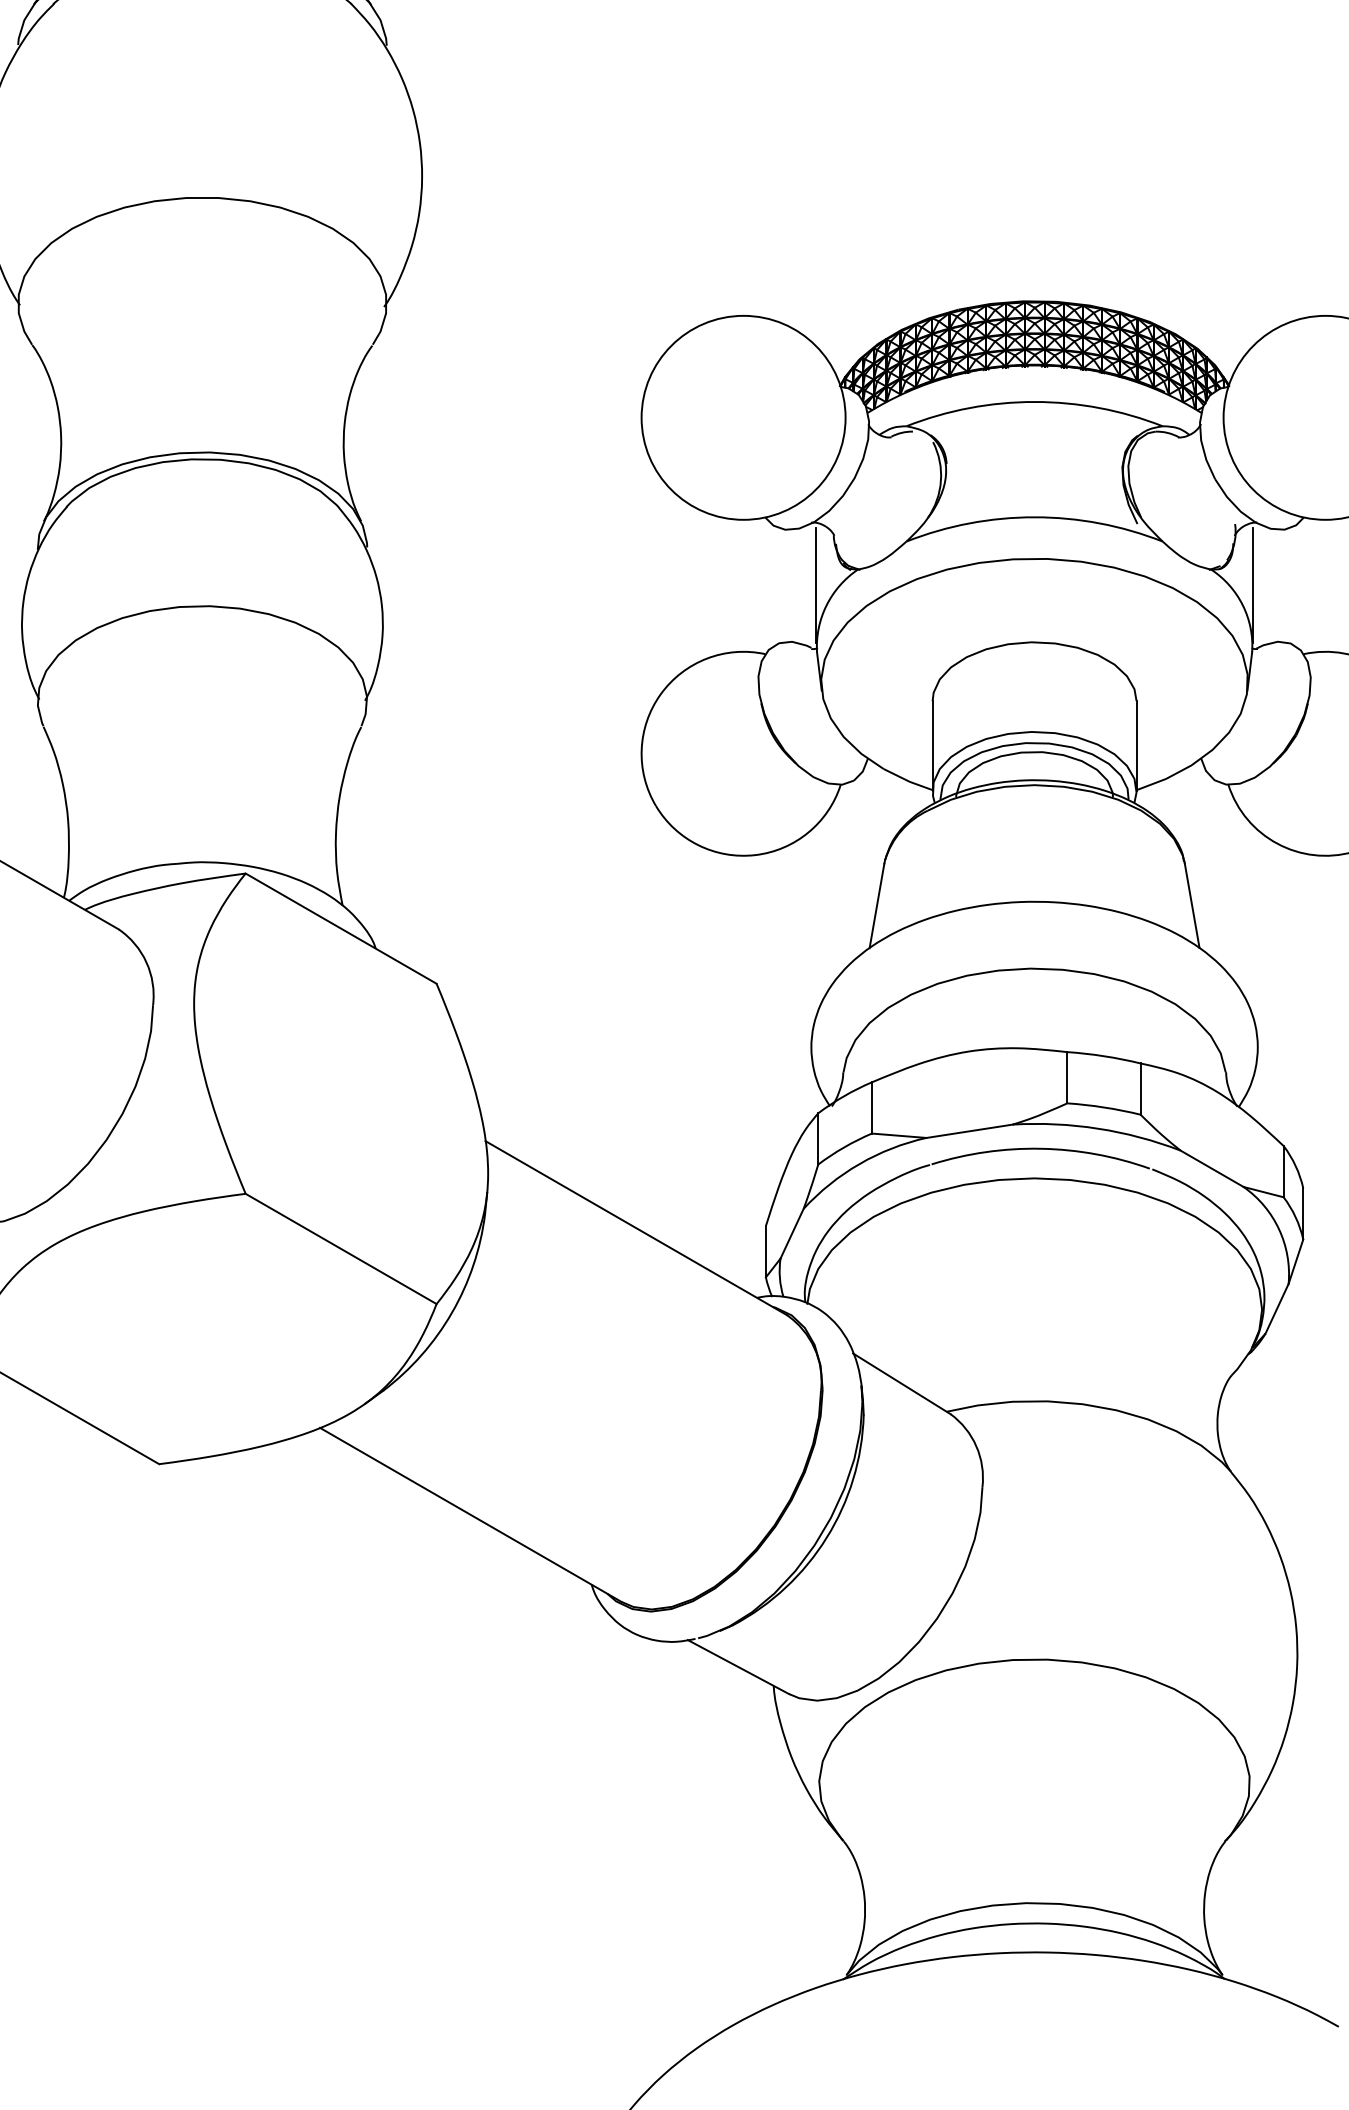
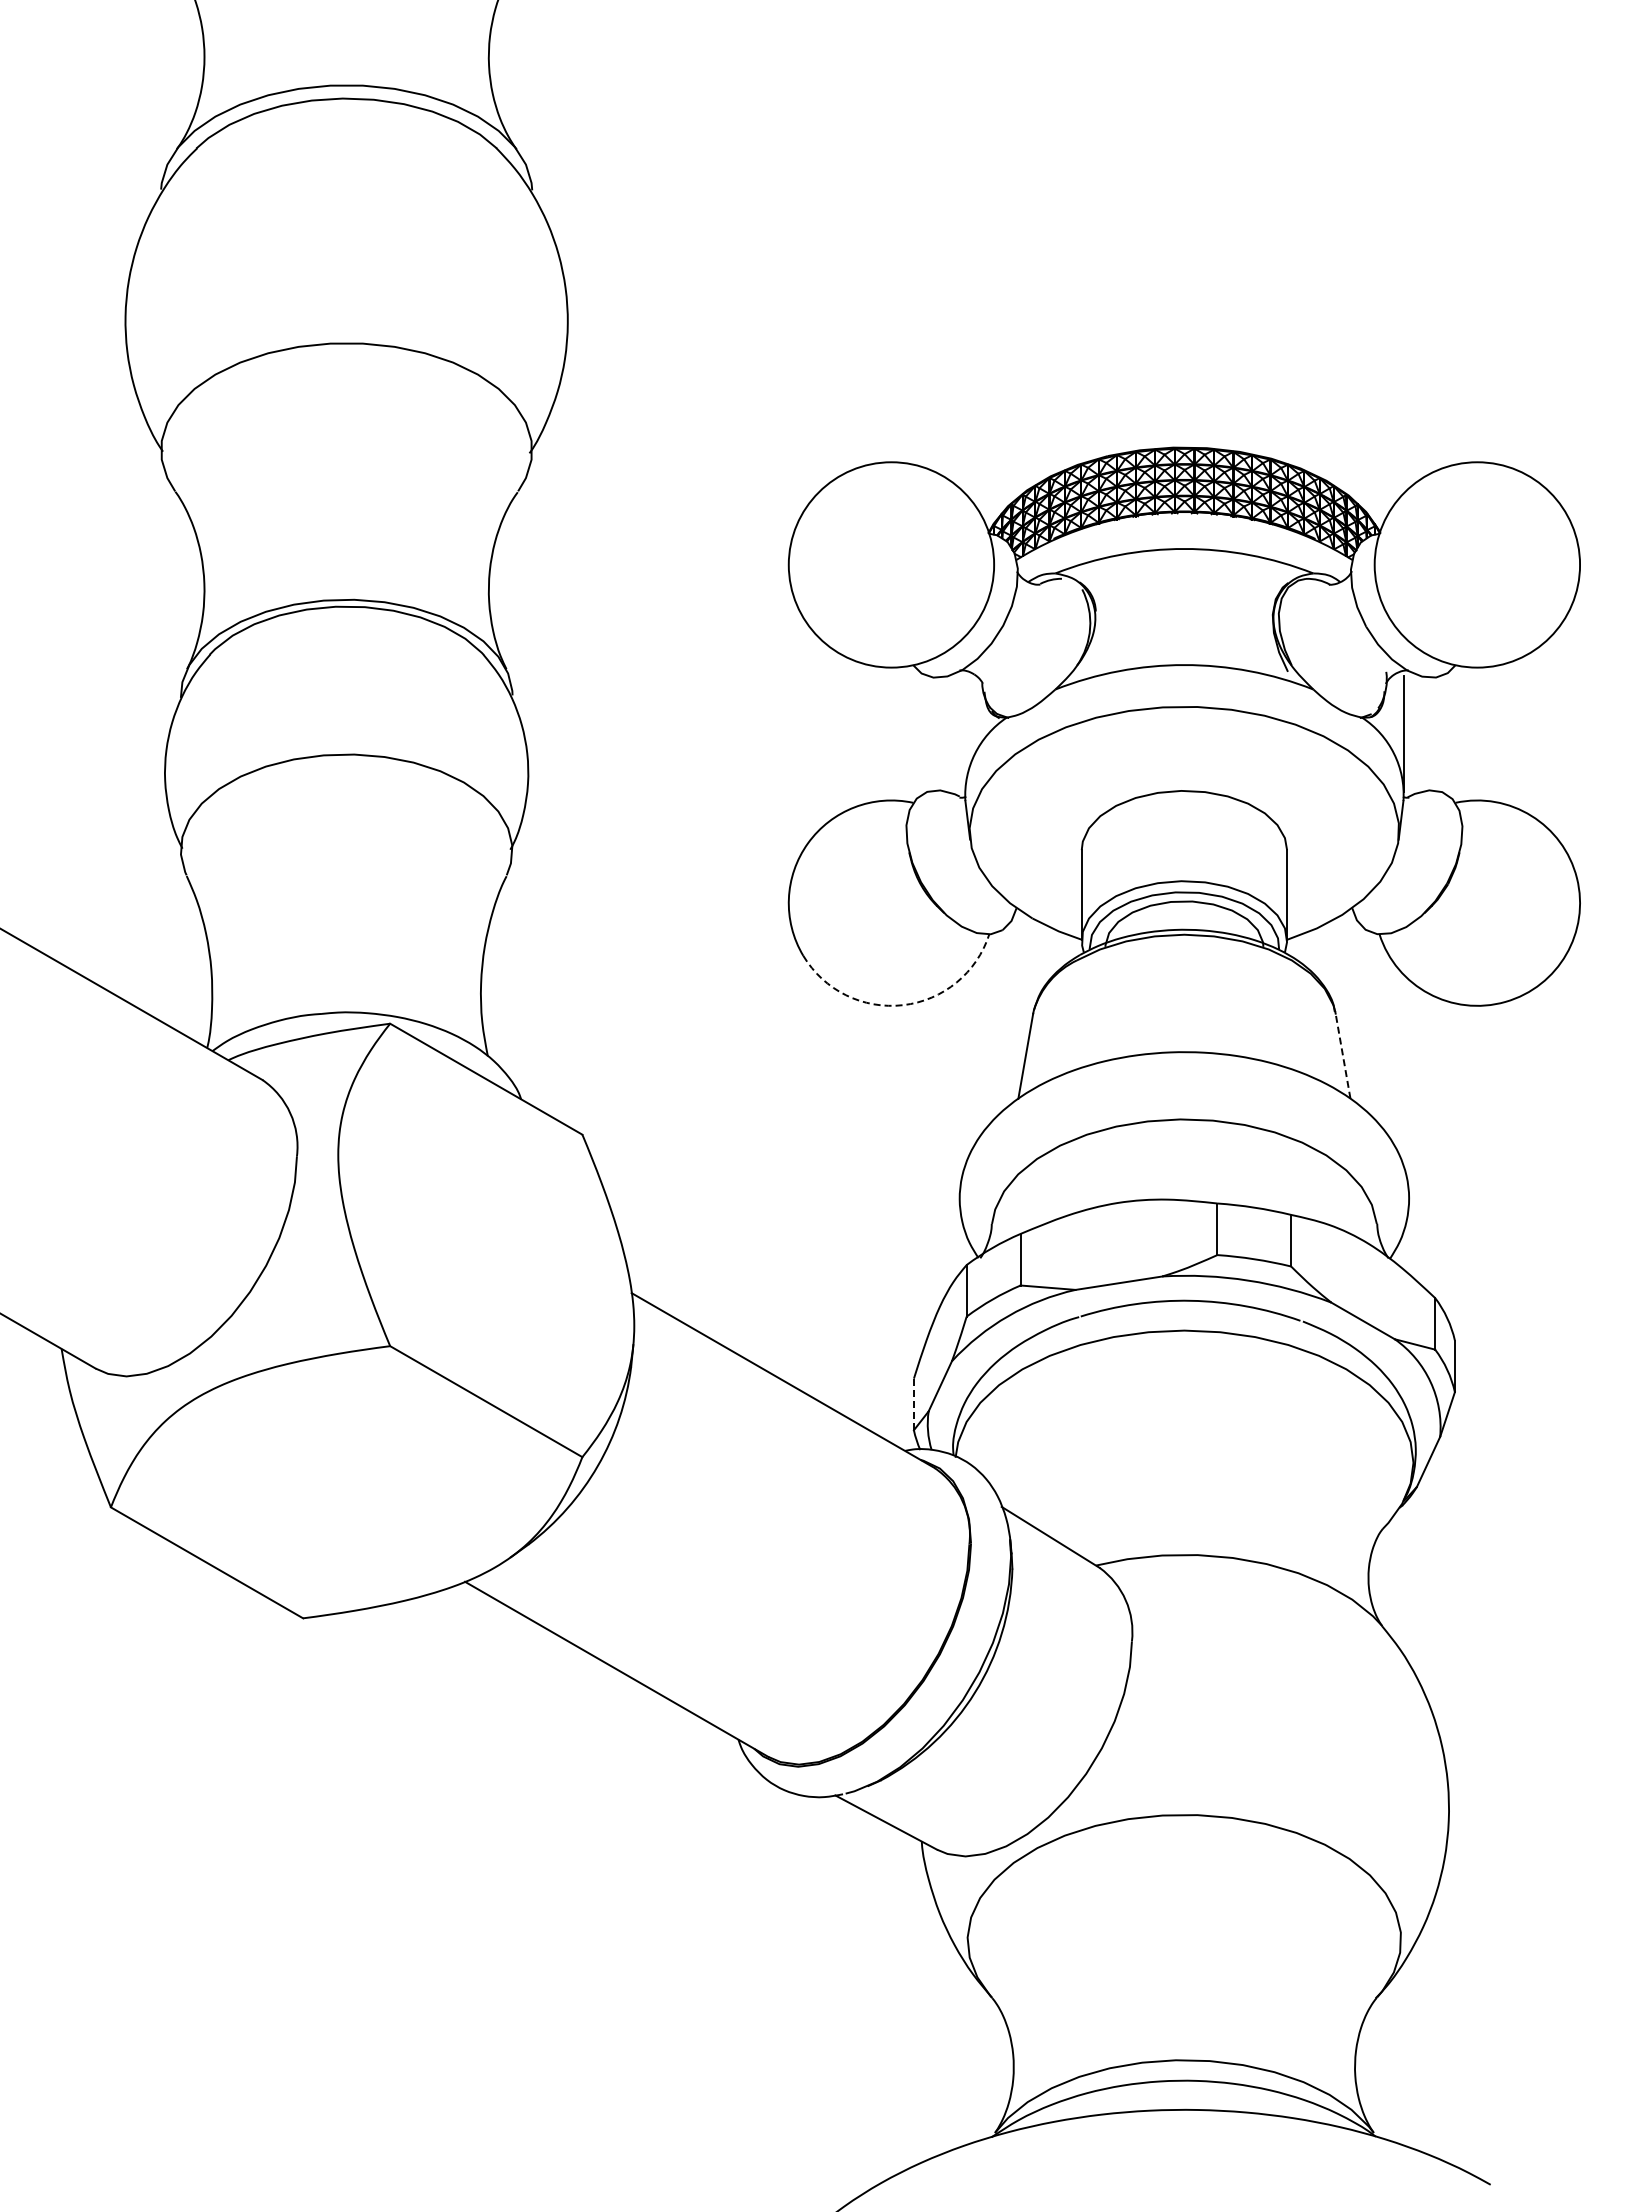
line: (816, 586) -> (964, 734), removed
arc: (755, 855) -> (903, 1005), solid -> dashed
line: (1191, 905) -> (1342, 1055), solid -> dashed
line: (765, 1251) -> (913, 1404), solid -> dashed

